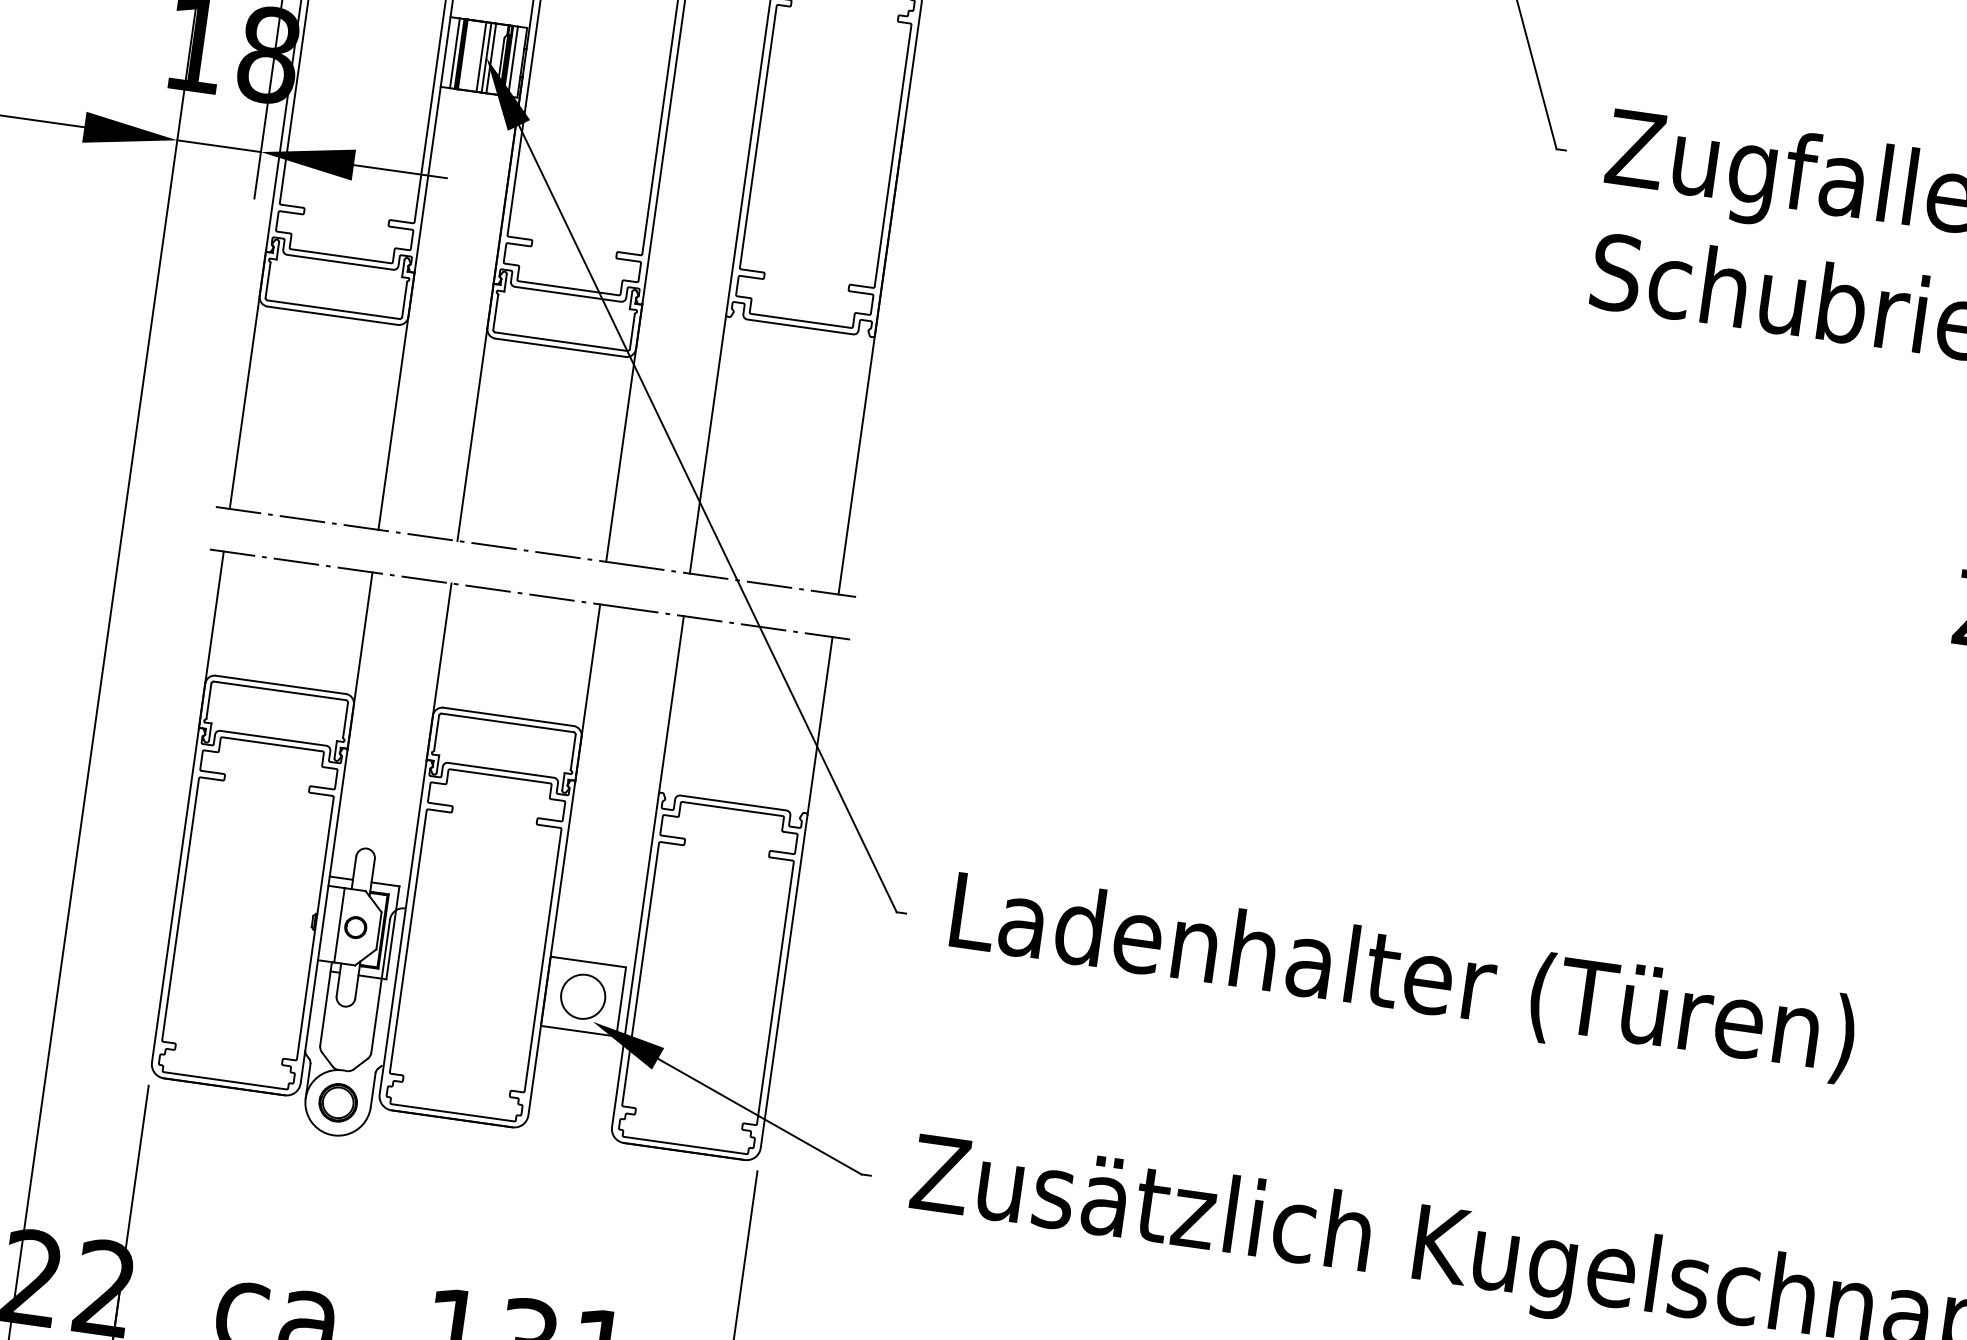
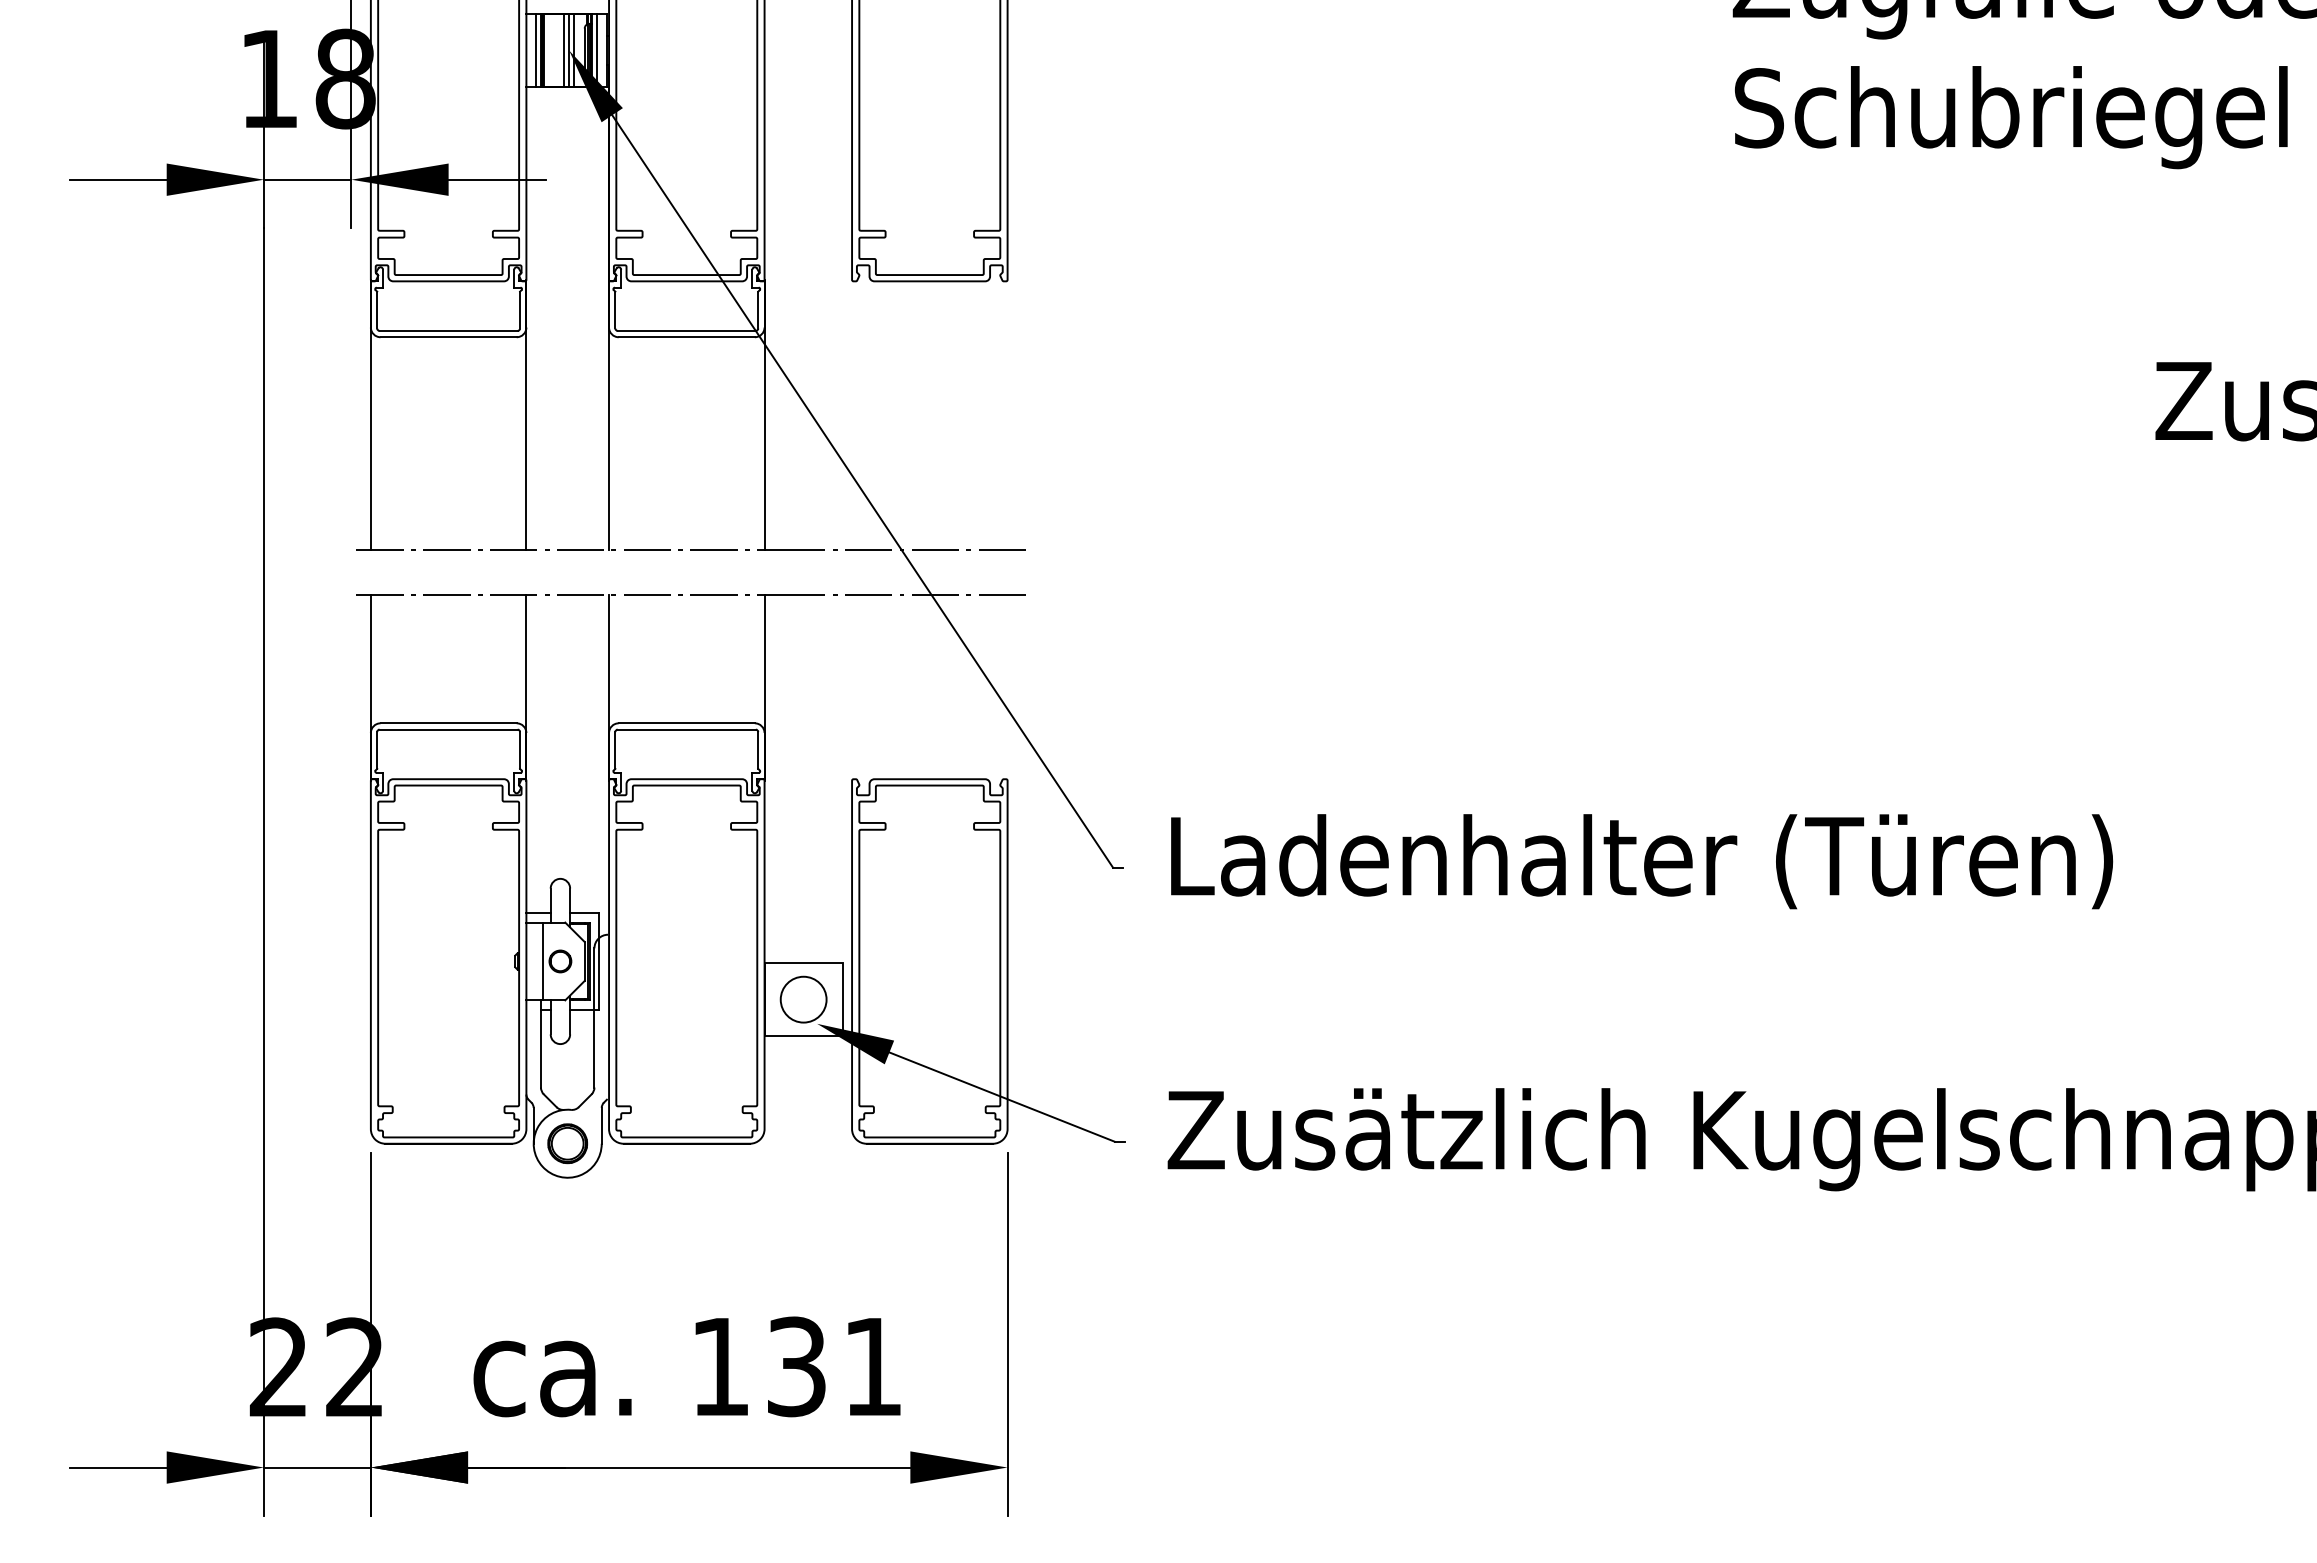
line: (871, 362) -> (1007, 307), removed
line: (708, 443) -> (852, 414), removed
line: (671, 704) -> (852, 687), removed
line: (820, 725) -> (1007, 687), removed

